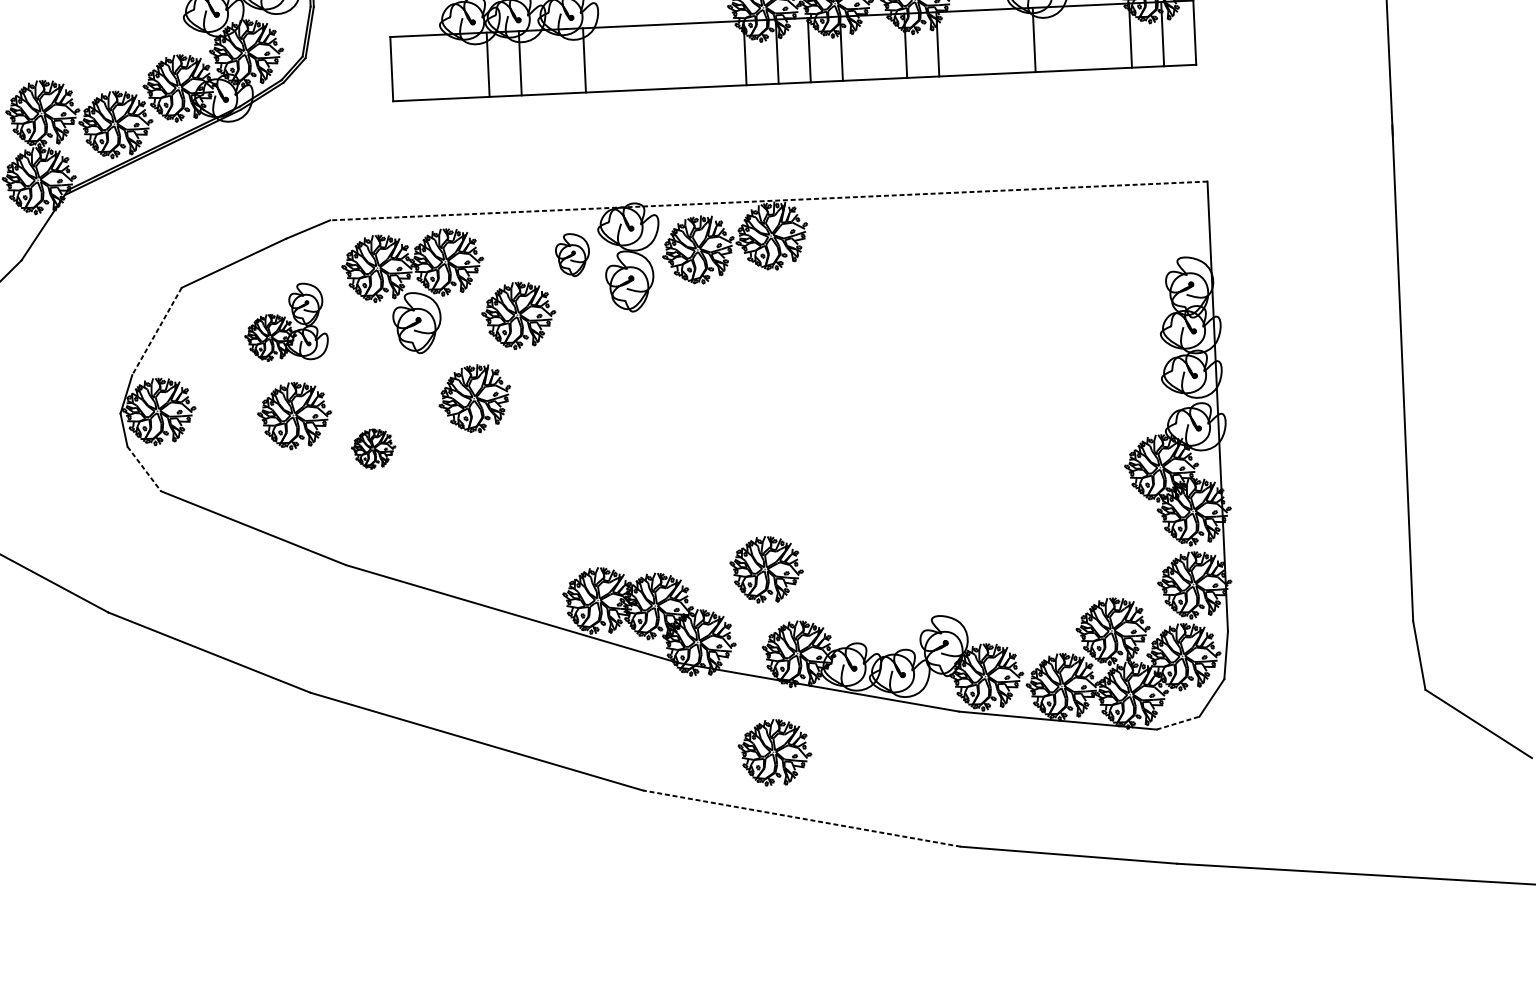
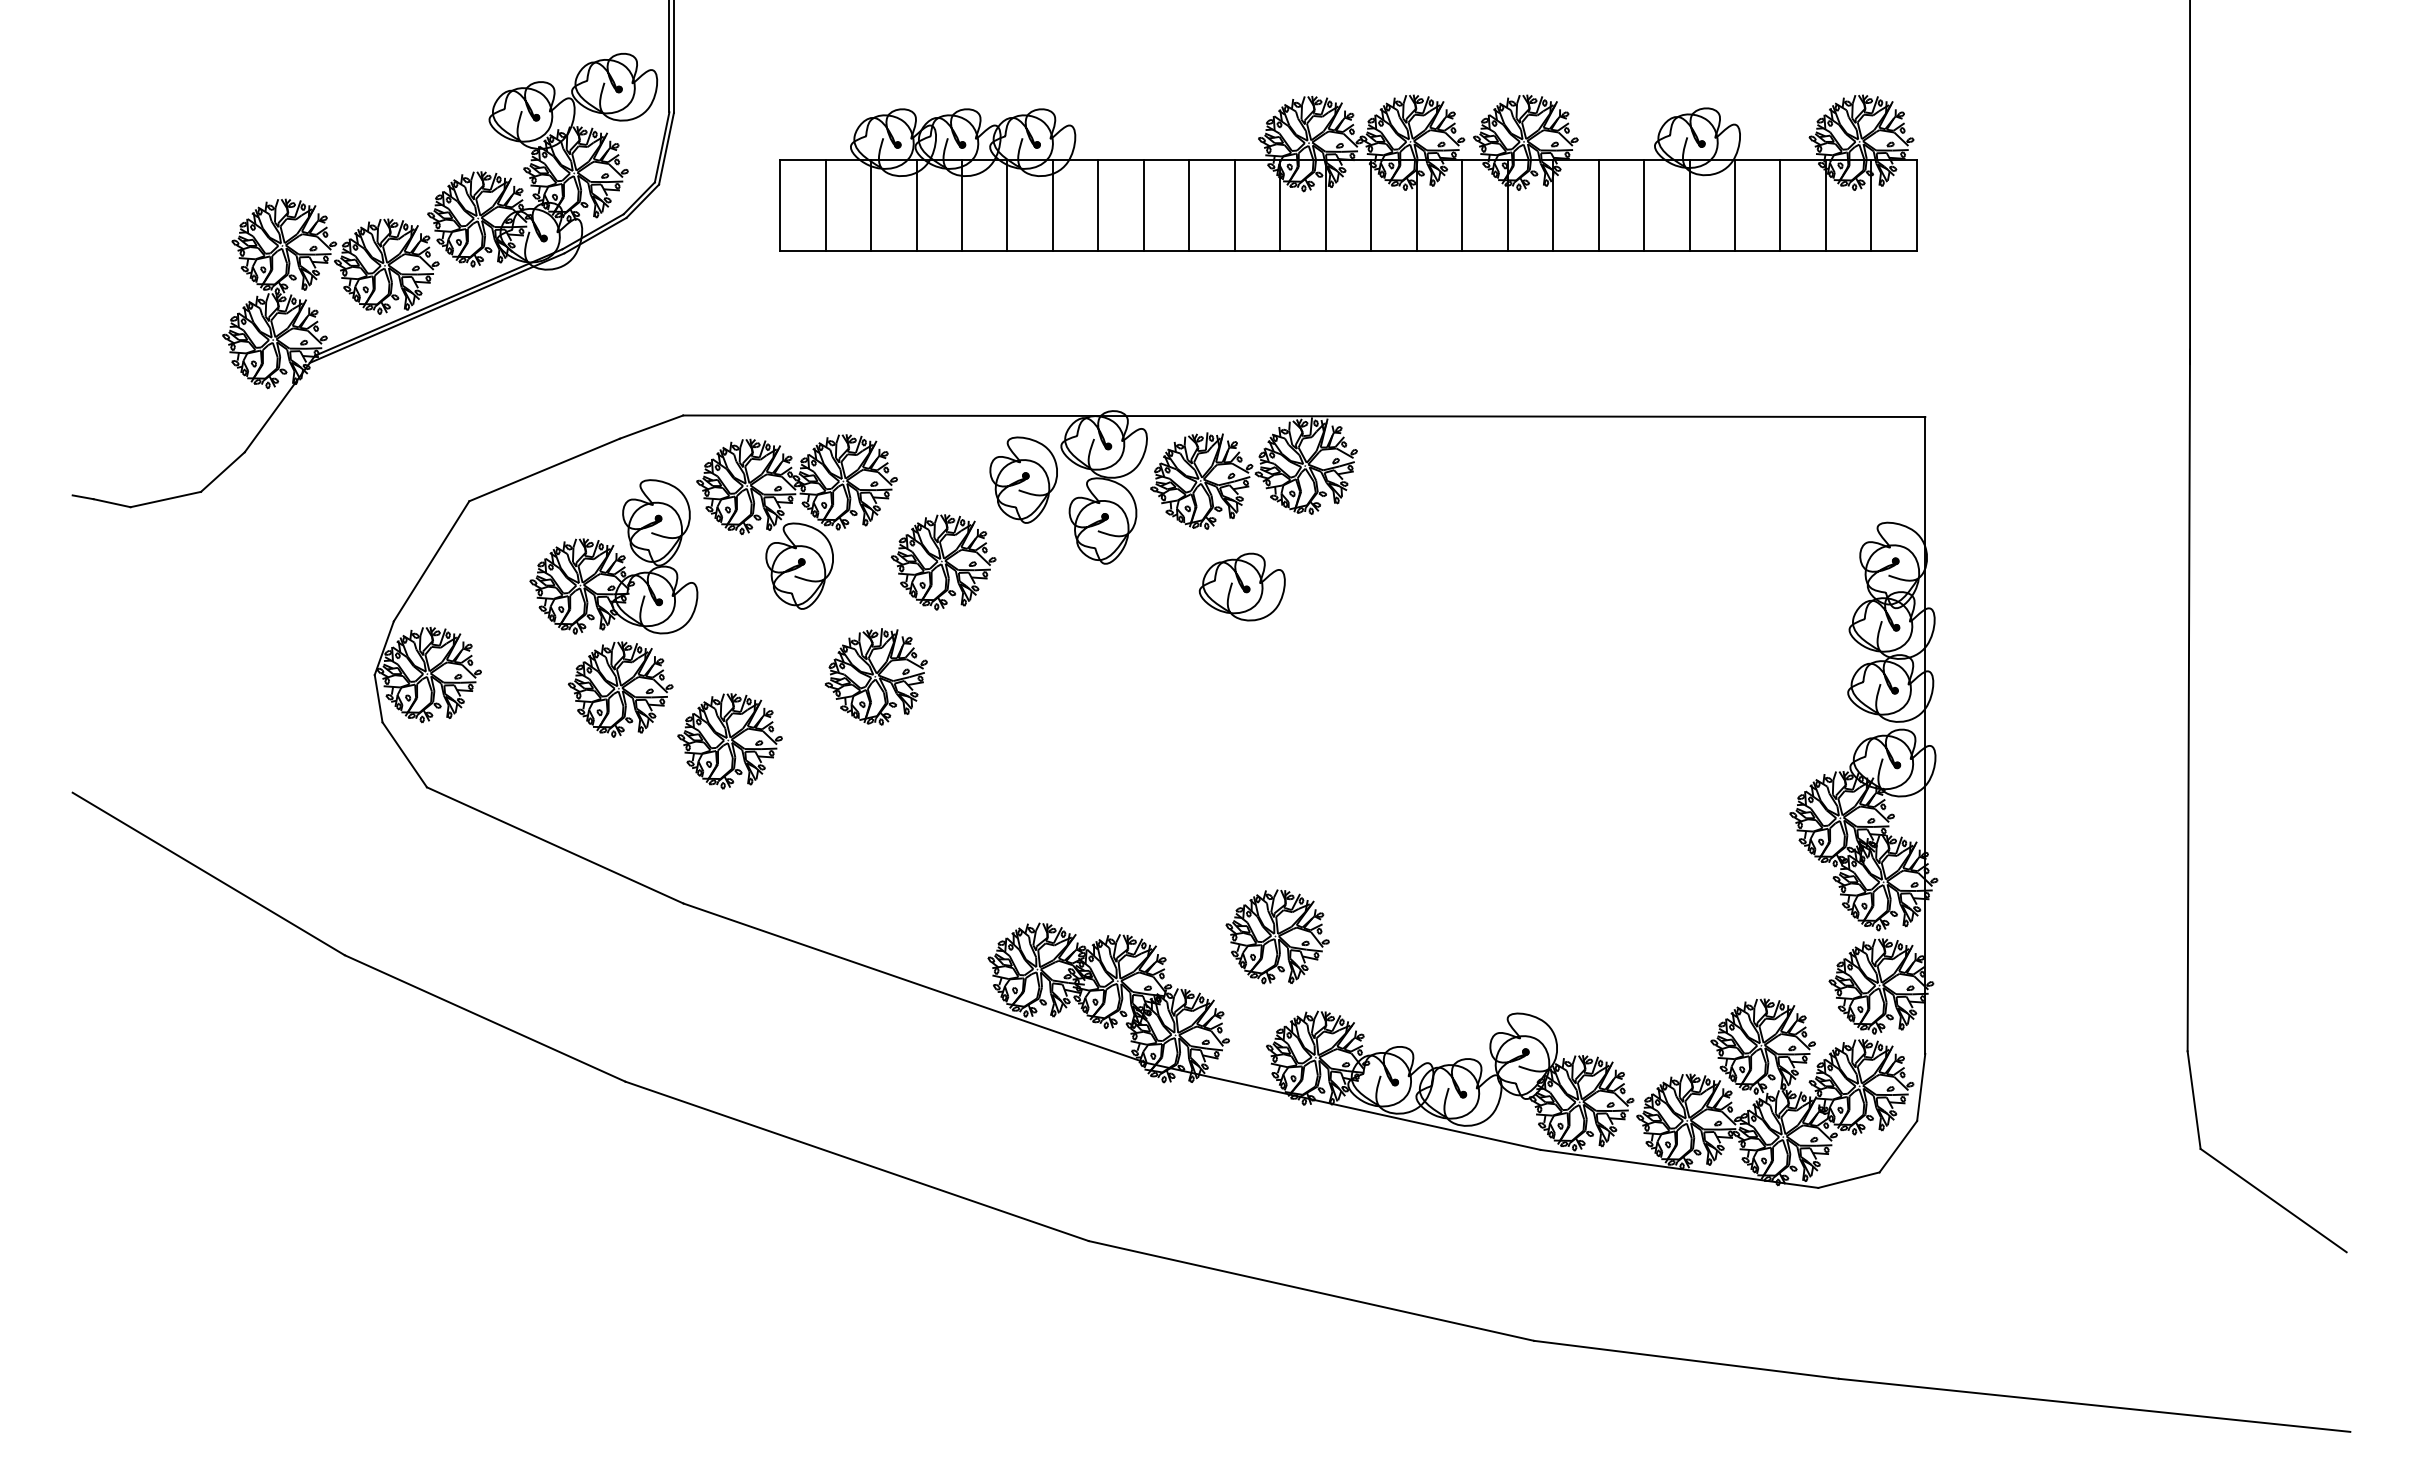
line: (1098, 36) -> (1780, 205), added
line: (1065, 38) -> (1734, 205), added
line: (1002, 41) -> (1644, 205), added
line: (969, 42) -> (1598, 205), added
line: (873, 47) -> (1462, 205), added
line: (712, 54) -> (1234, 205), added
line: (680, 55) -> (1189, 205), added
line: (648, 57) -> (1143, 205), added
line: (616, 58) -> (1098, 205), added
line: (552, 61) -> (1007, 205), added
line: (456, 65) -> (871, 205), added
line: (423, 67) -> (825, 205), added
line: (768, 201) -> (1303, 416), dashed -> solid
part: (572, 254) -> (1023, 479), size x1.43
part: (285, 322) -> (613, 556), size x1.43
part: (729, 323) -> (1241, 586), added
line: (156, 331) -> (431, 561), dashed -> solid
part: (373, 449) -> (729, 741), size x1.67
line: (144, 469) -> (405, 755), dashed -> solid
line: (1177, 723) -> (1848, 1180), dashed -> solid
part: (774, 752) -> (1277, 1195), removed
line: (801, 818) -> (1310, 1290), dashed -> solid

